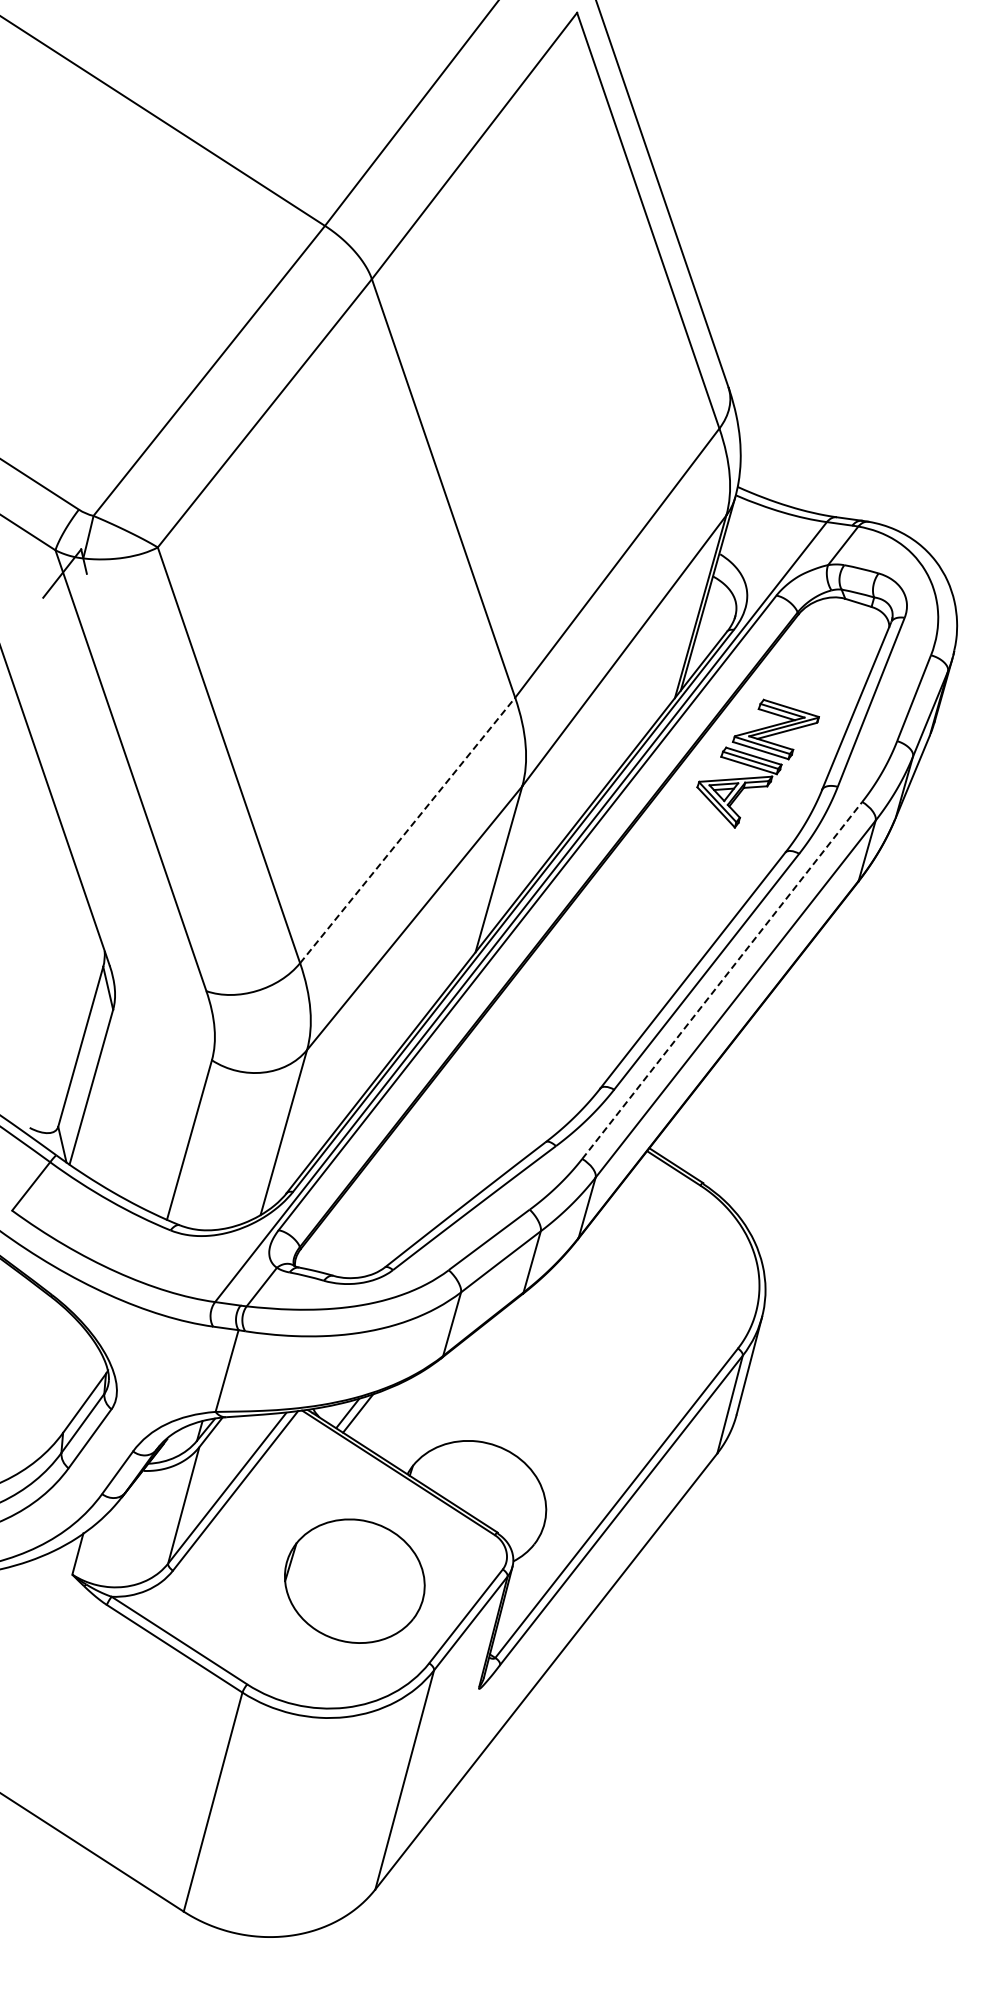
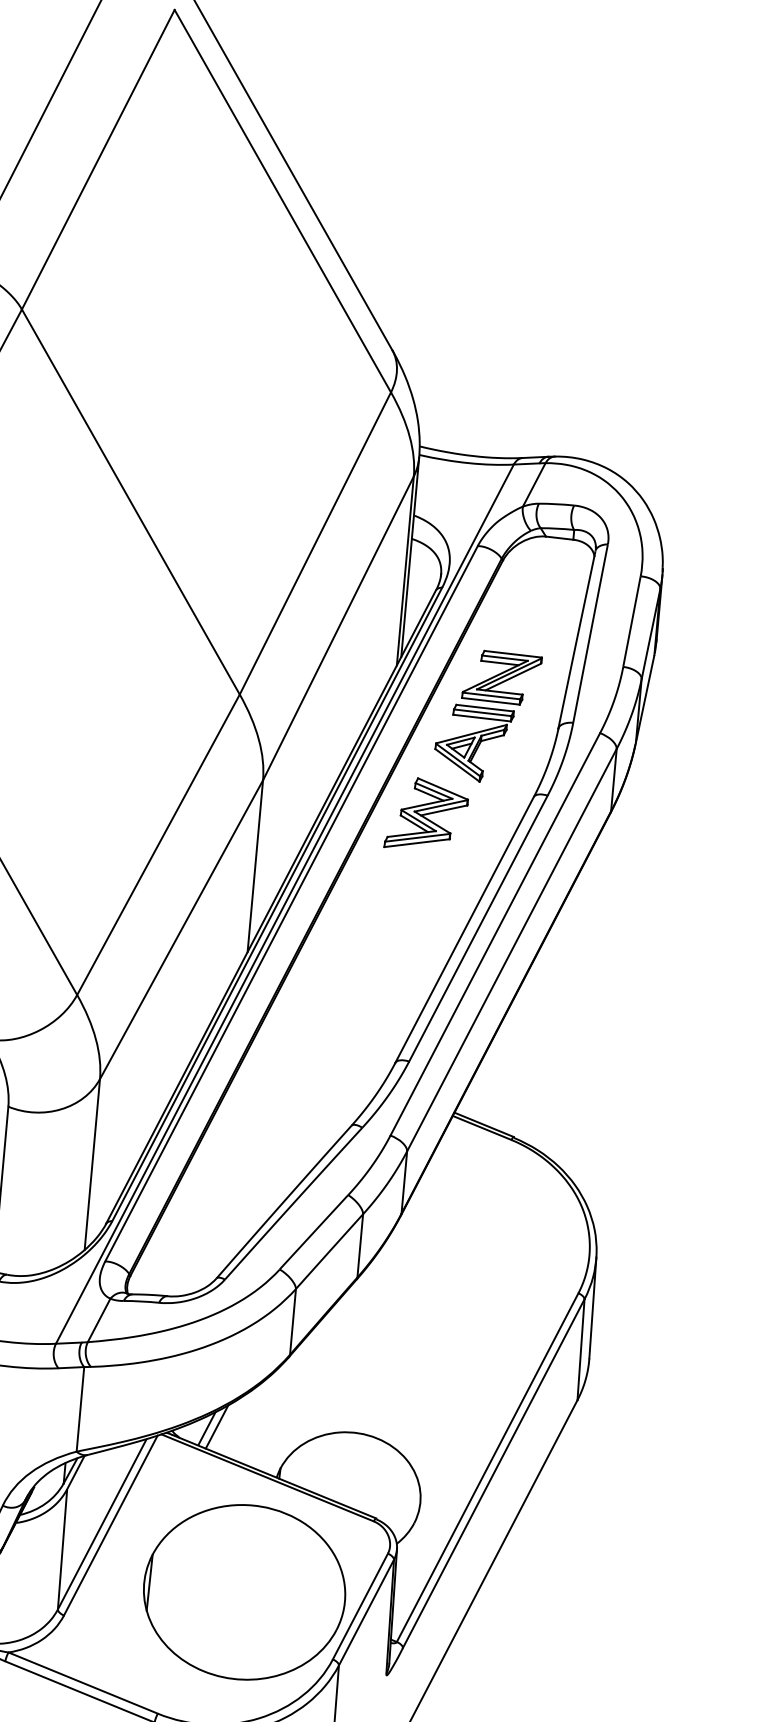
line: (407, 830) -> (158, 844), dashed -> solid
part: (674, 845) -> (423, 810), added
line: (722, 980) -> (495, 934), dashed -> solid
part: (354, 1581) -> (244, 1592), size x1.43

